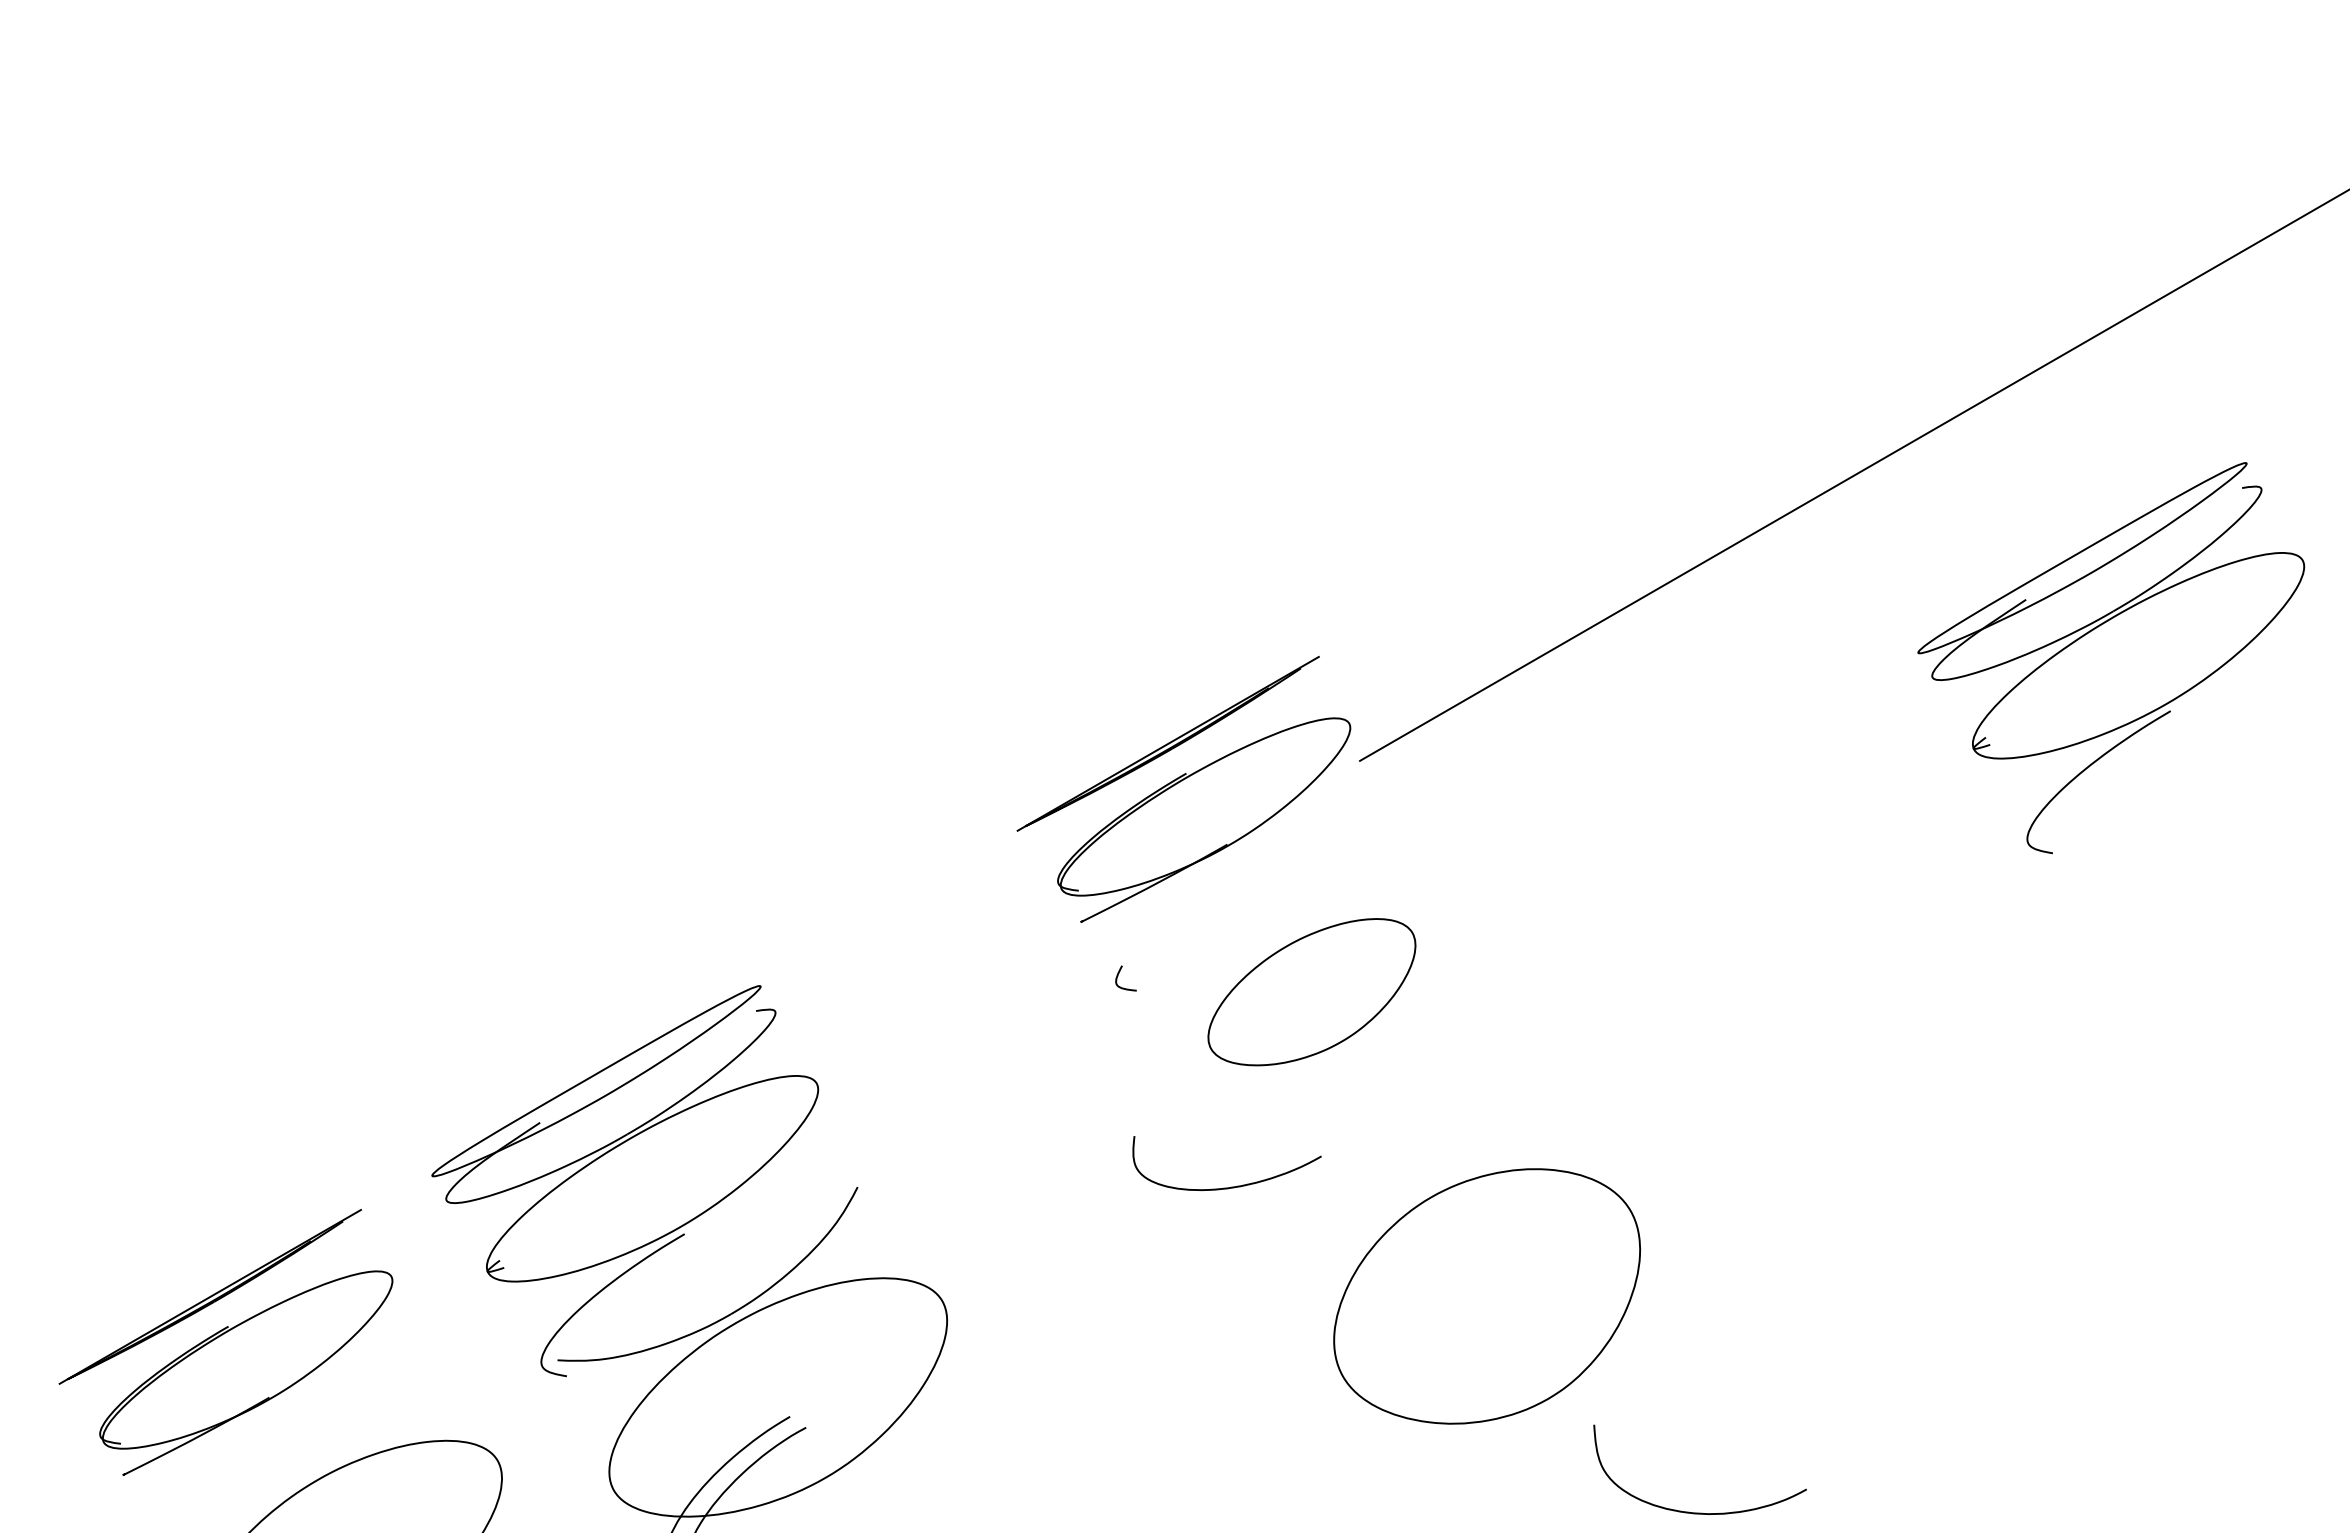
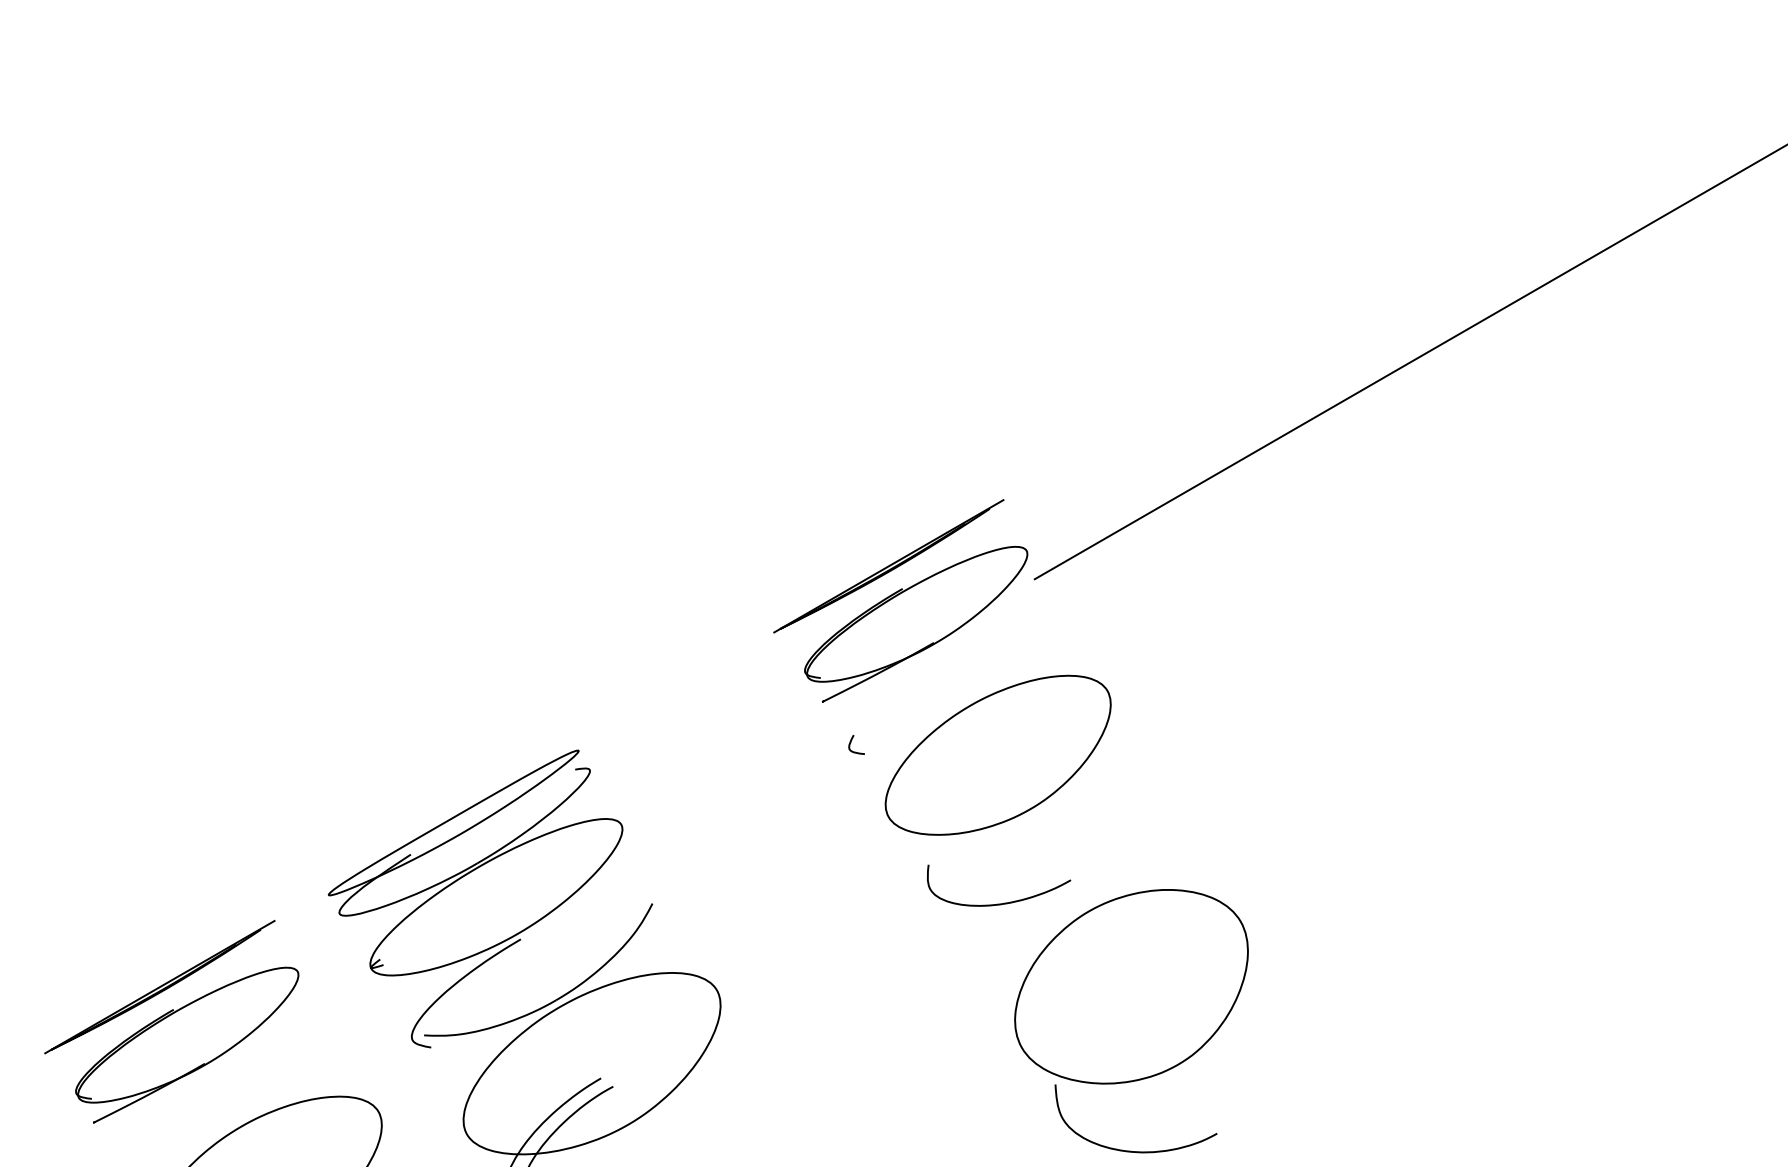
part: (2111, 658) -> (1606, 501), removed
part: (1311, 991) -> (997, 754), size x1.43
curve: (1231, 1186) -> (1002, 903), moved
curve: (1699, 1512) -> (1135, 1151), moved

